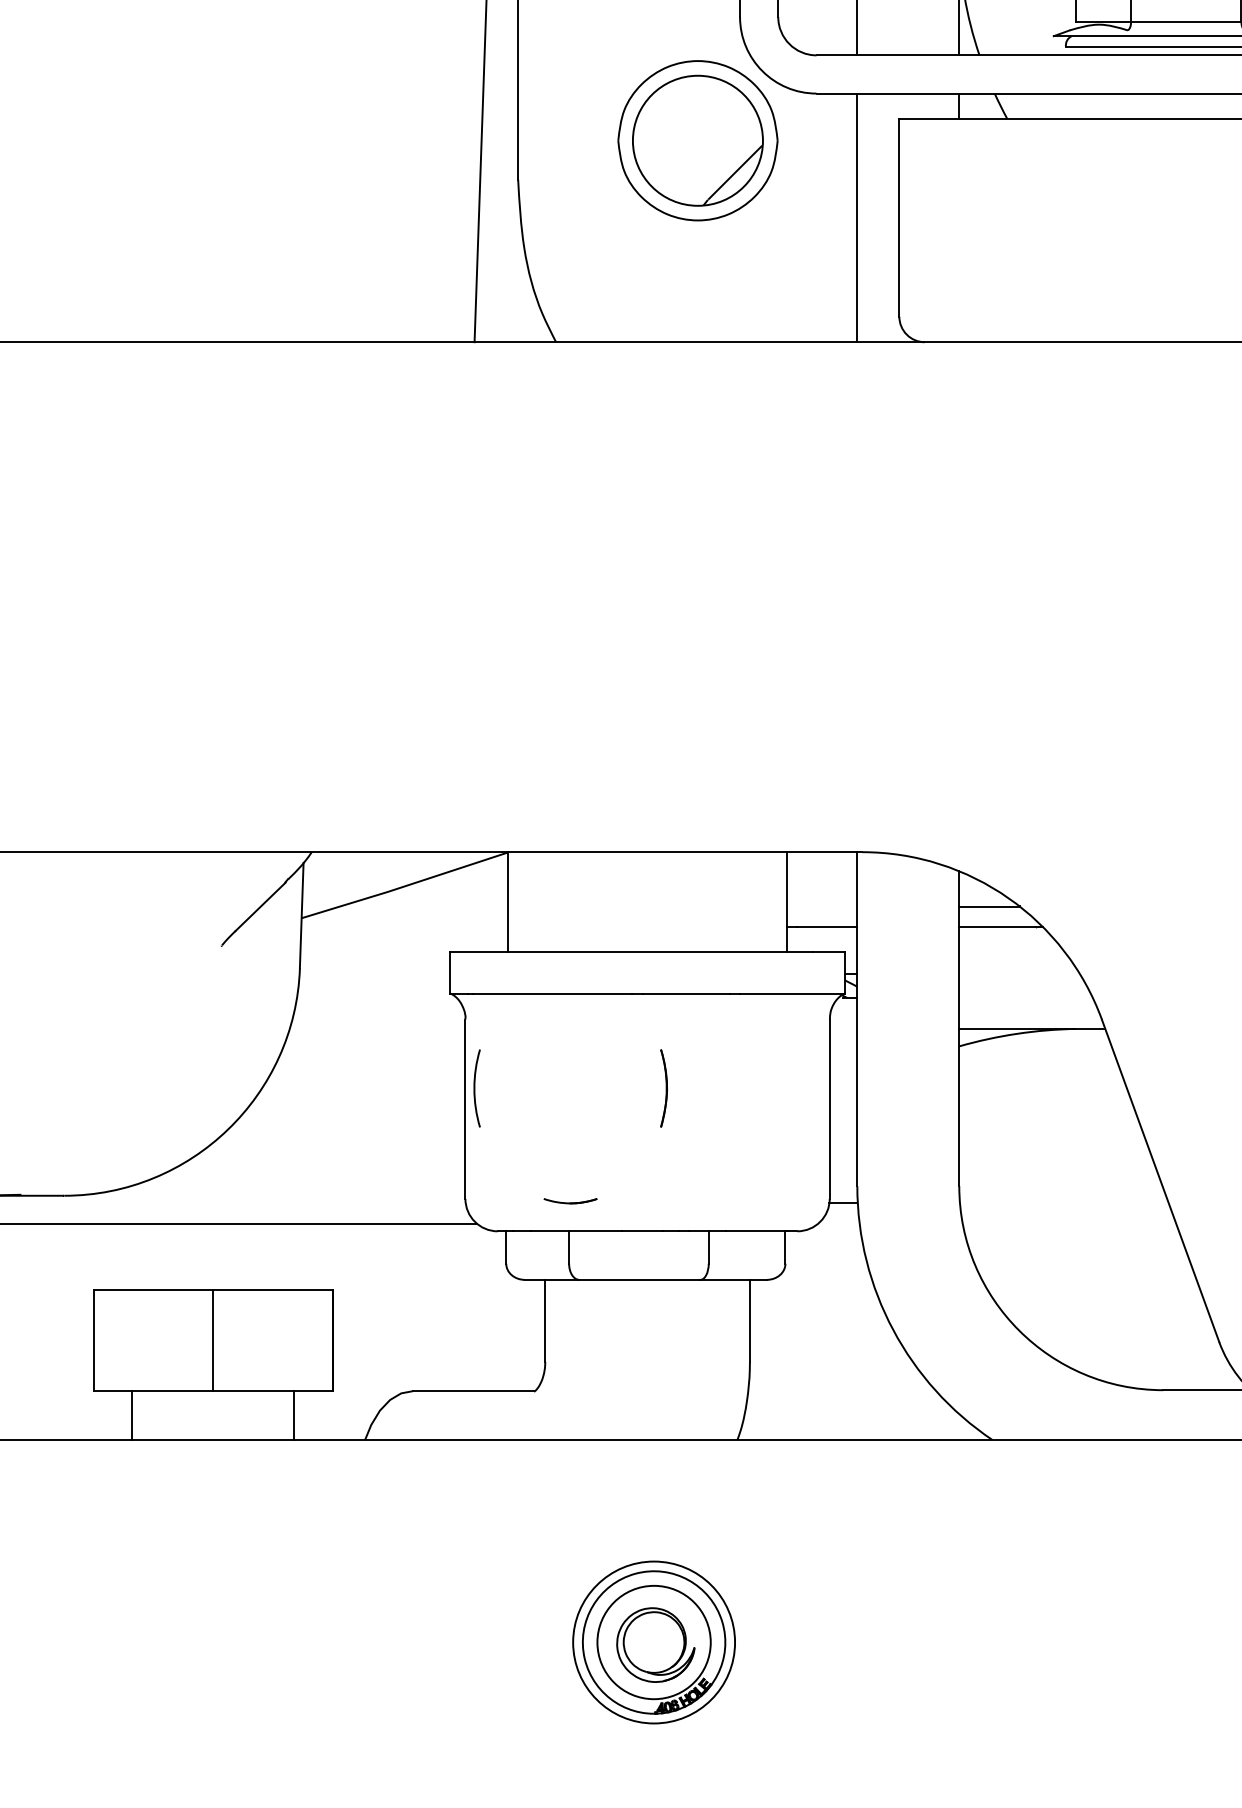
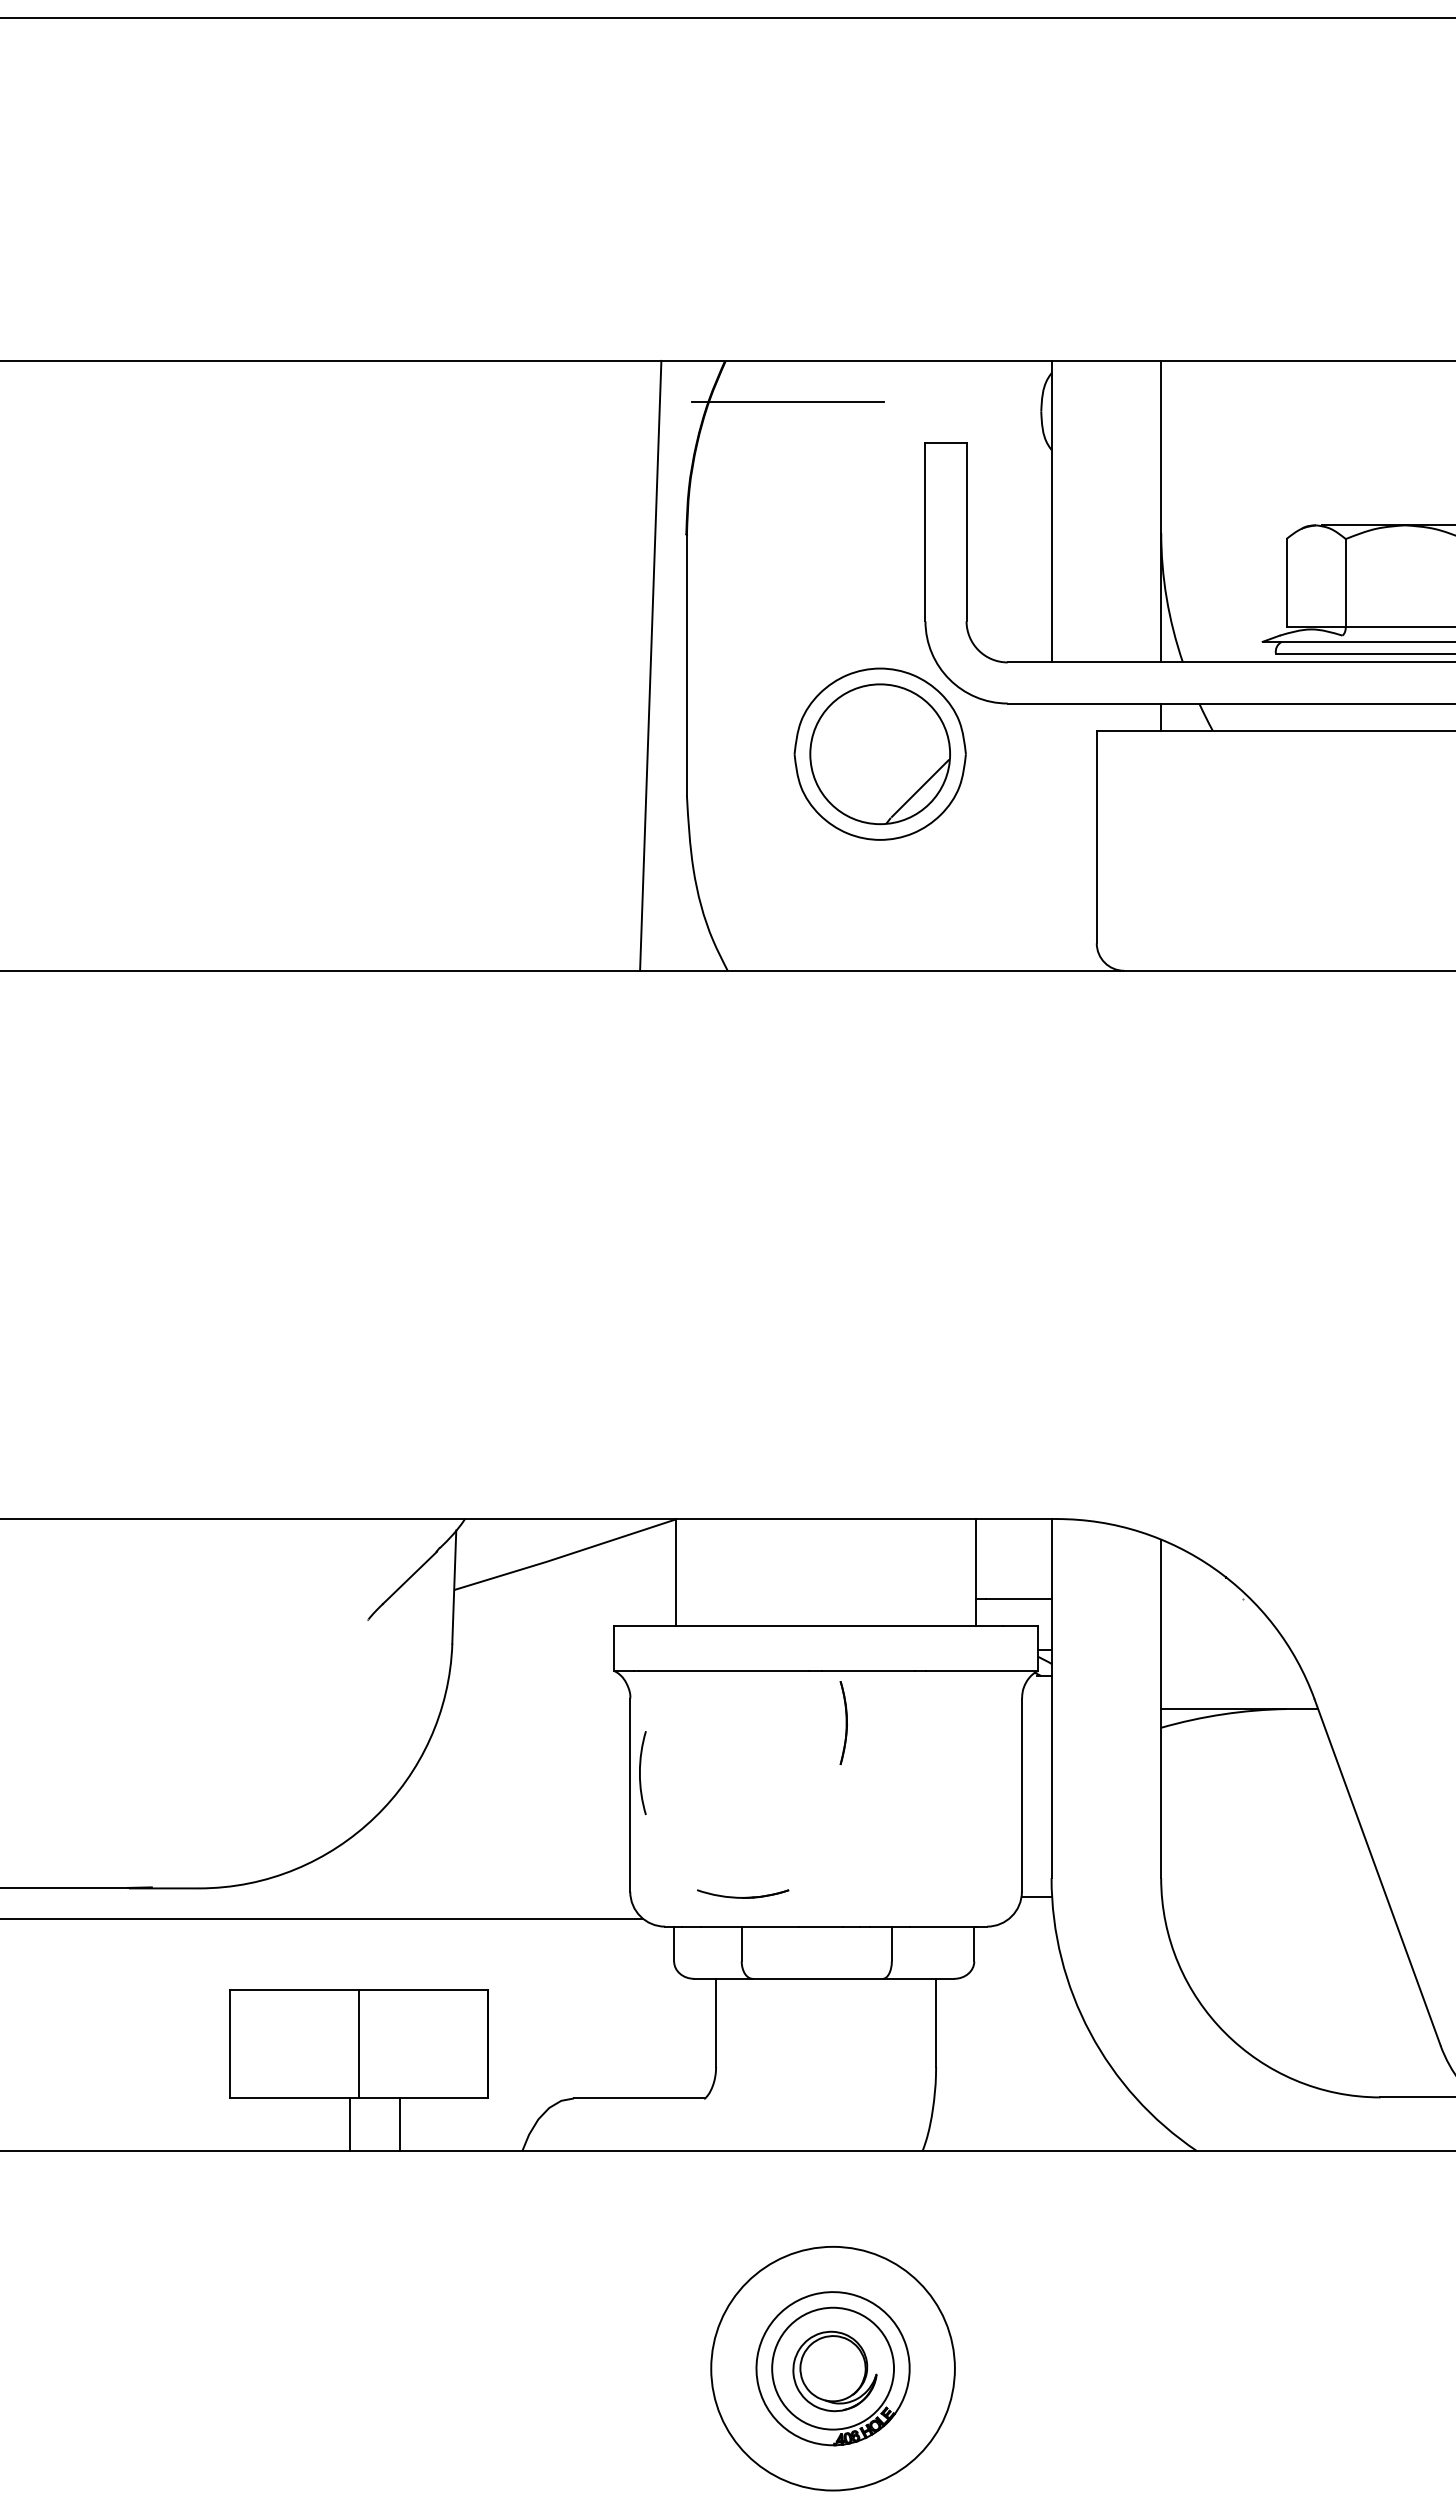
line: (857, 217) -> (1051, 836), removed
line: (989, 906) -> (1193, 1577), removed
line: (1000, 927) -> (1205, 1599), removed
part: (663, 1088) -> (843, 1723), moved
part: (570, 1201) -> (743, 1894), size x1.6
line: (132, 1415) -> (350, 2124), moved
line: (294, 1415) -> (400, 2124), moved
circle: (654, 1642) -> (833, 2368), size x1.4

